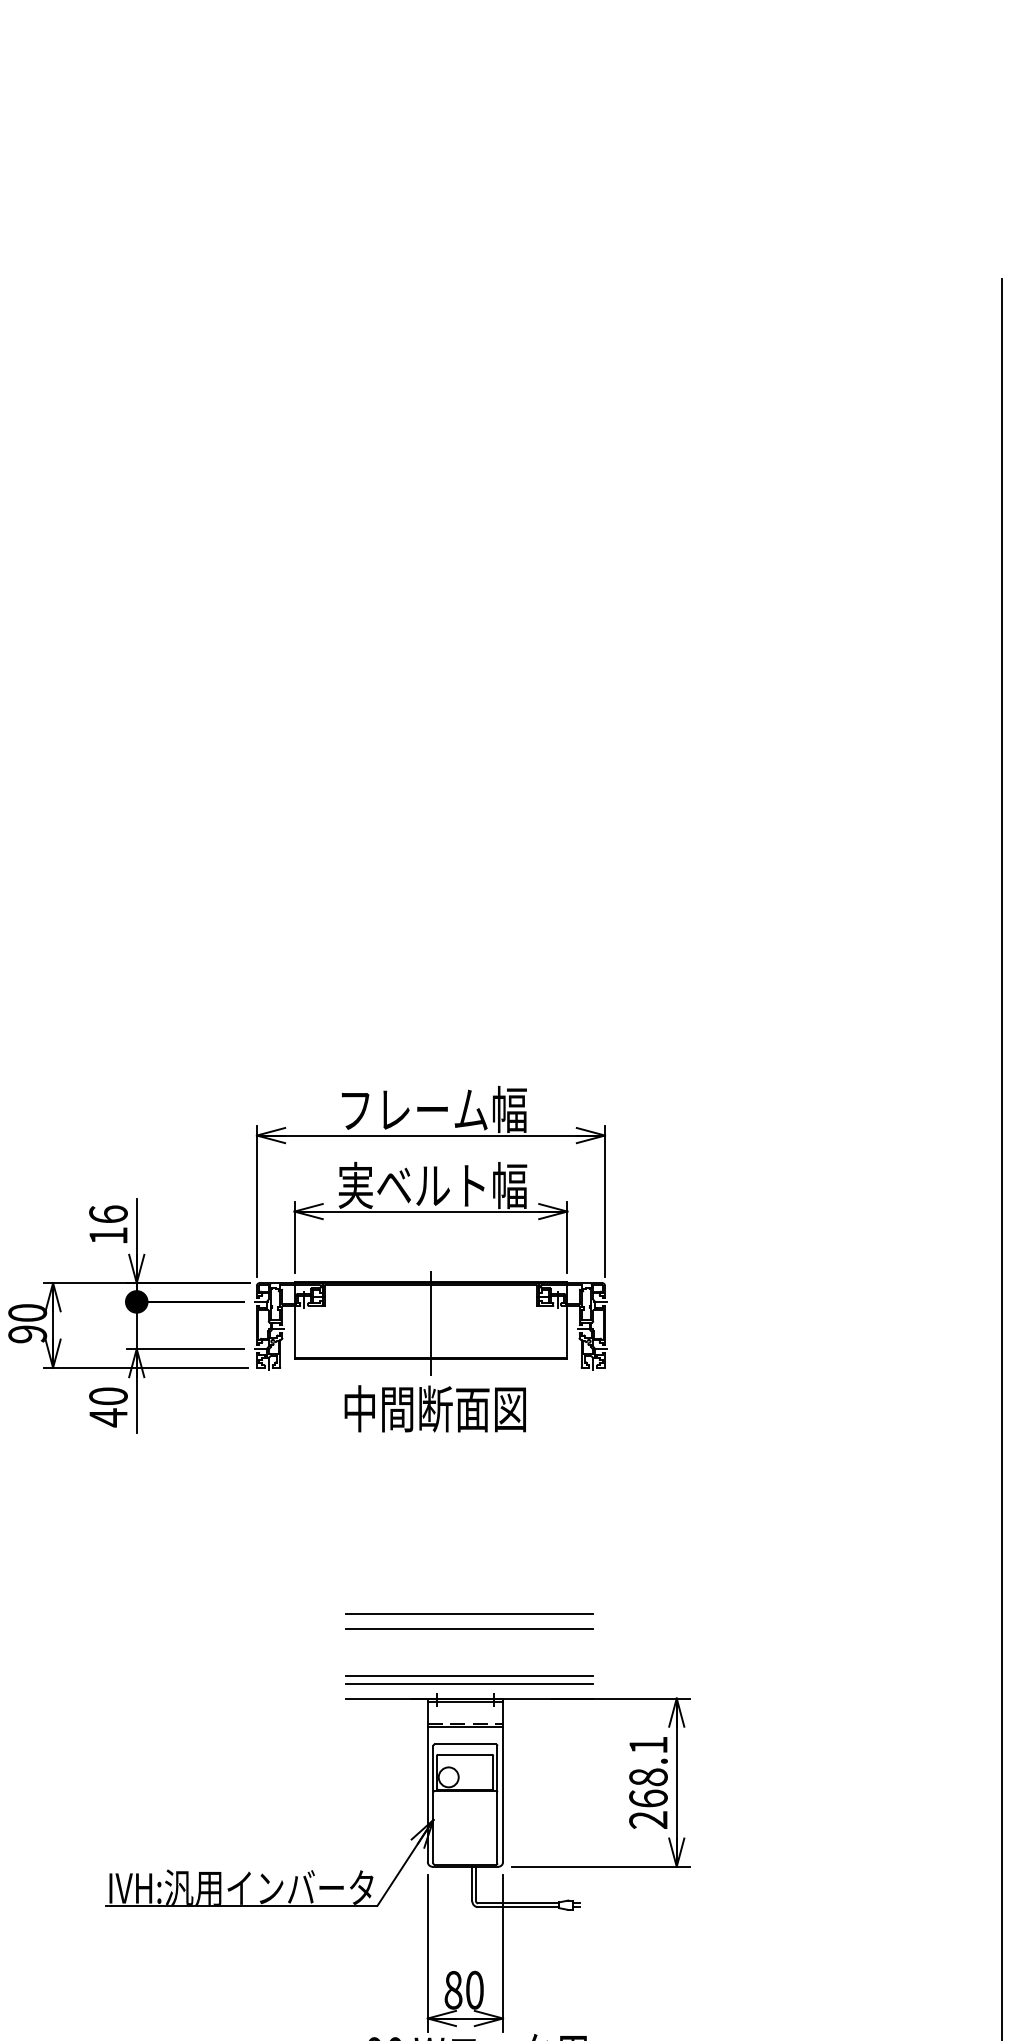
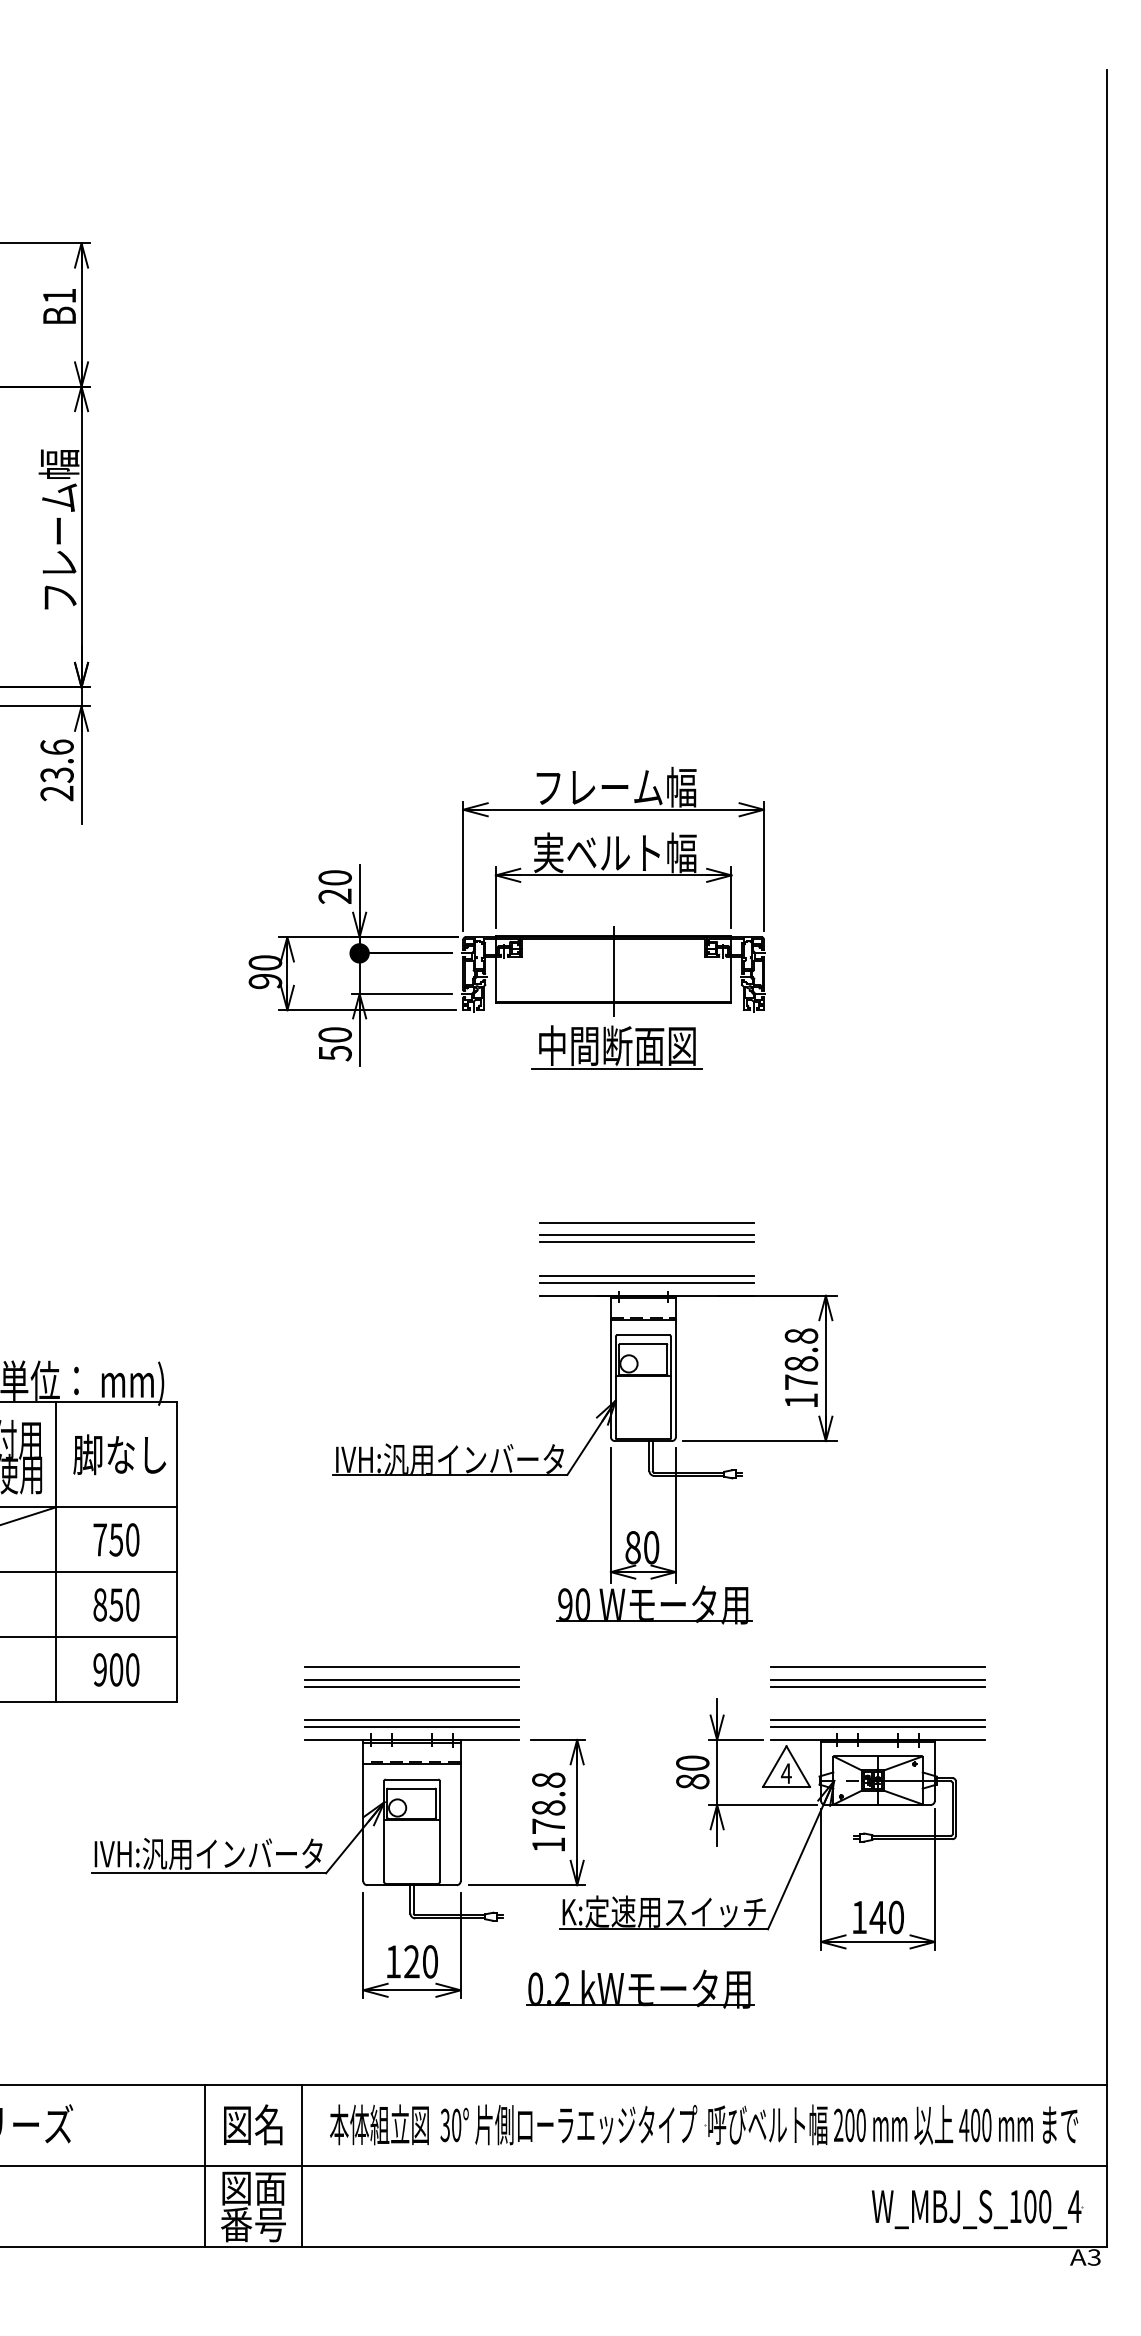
text: (107, 1224) -> (334, 886), 16 -> 20
text: (108, 1417) -> (335, 1053), 40 -> 50
line: (434, 1435) -> (616, 1068), added
line: (469, 1636) -> (646, 1242), added
text: (648, 1782) -> (801, 1368), 268.1 -> 178.8

